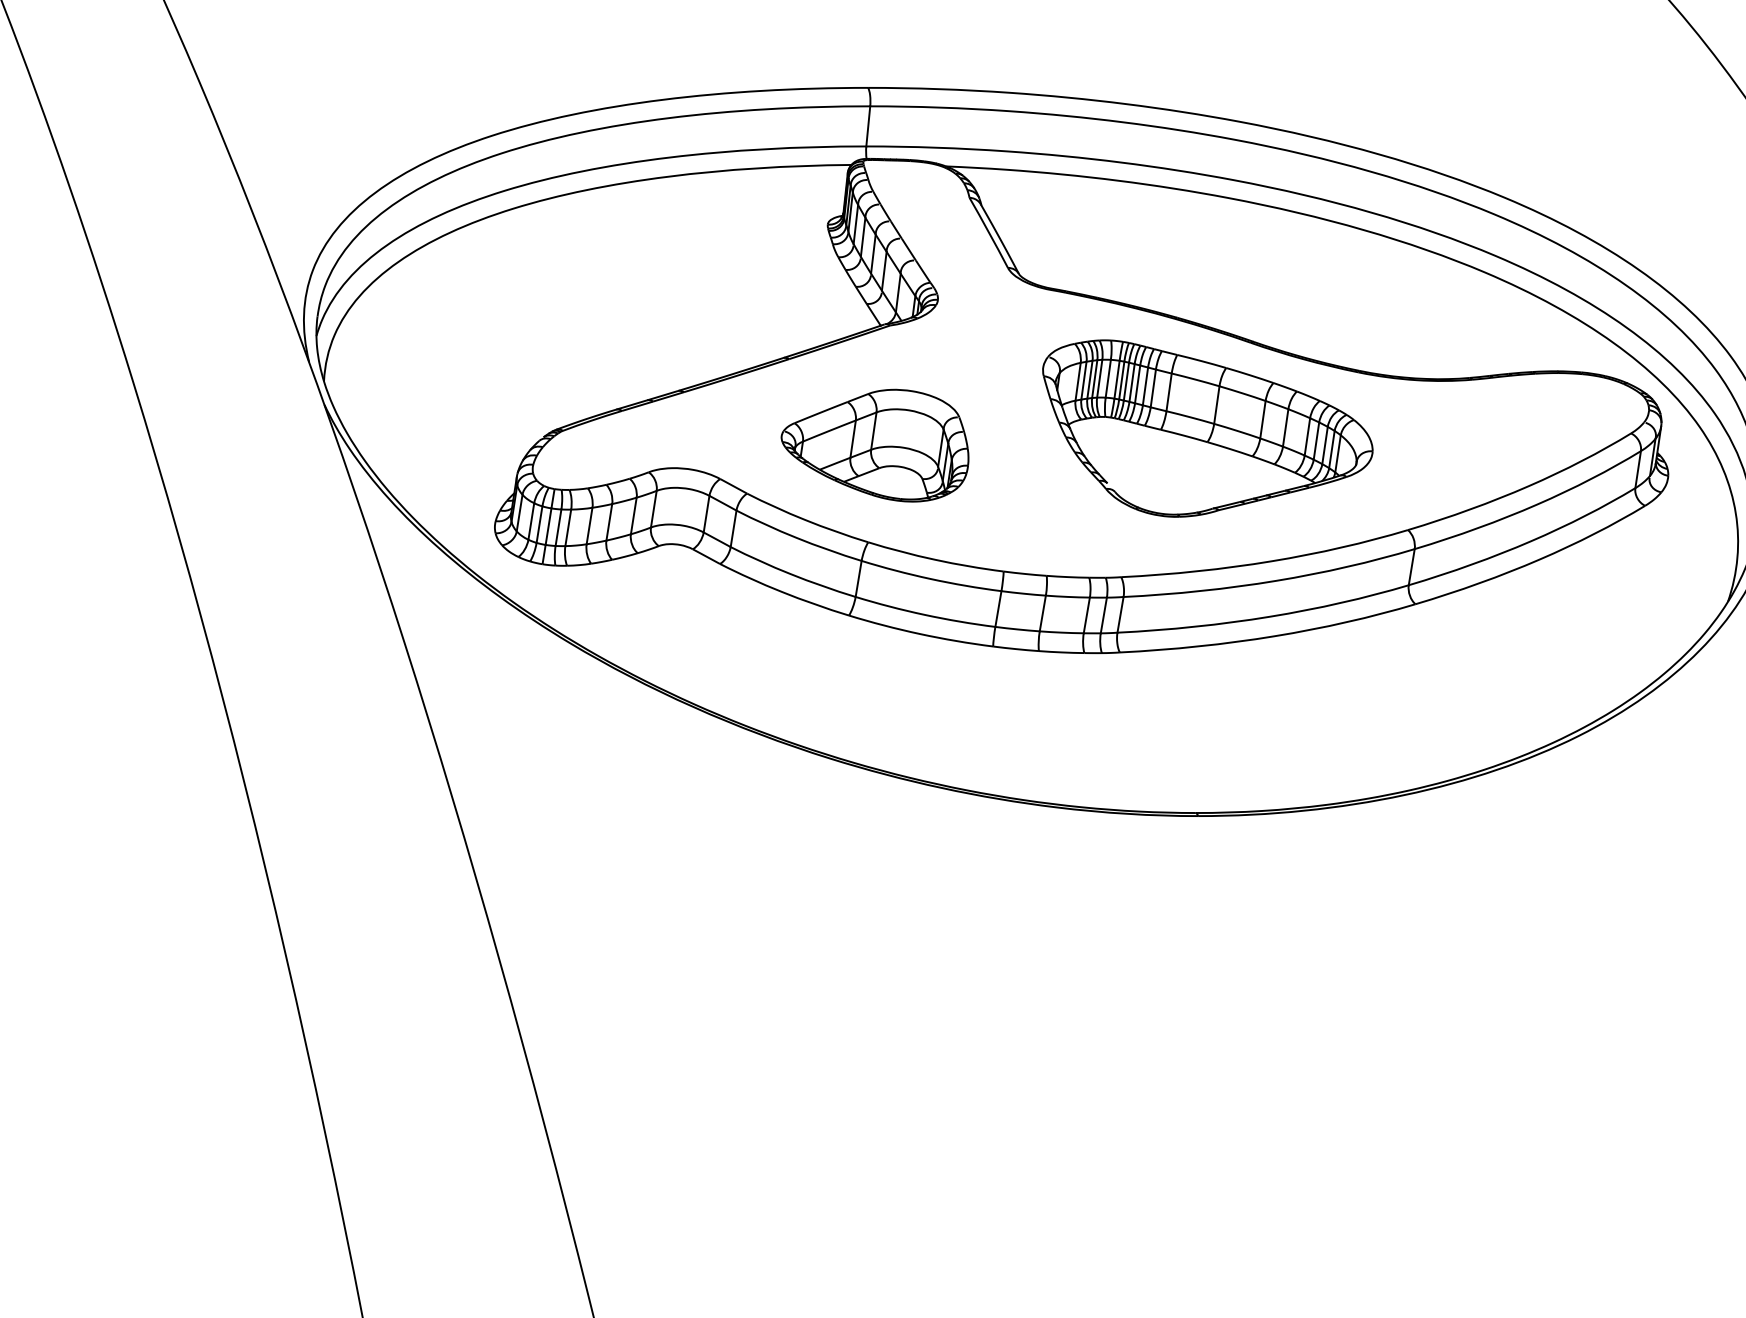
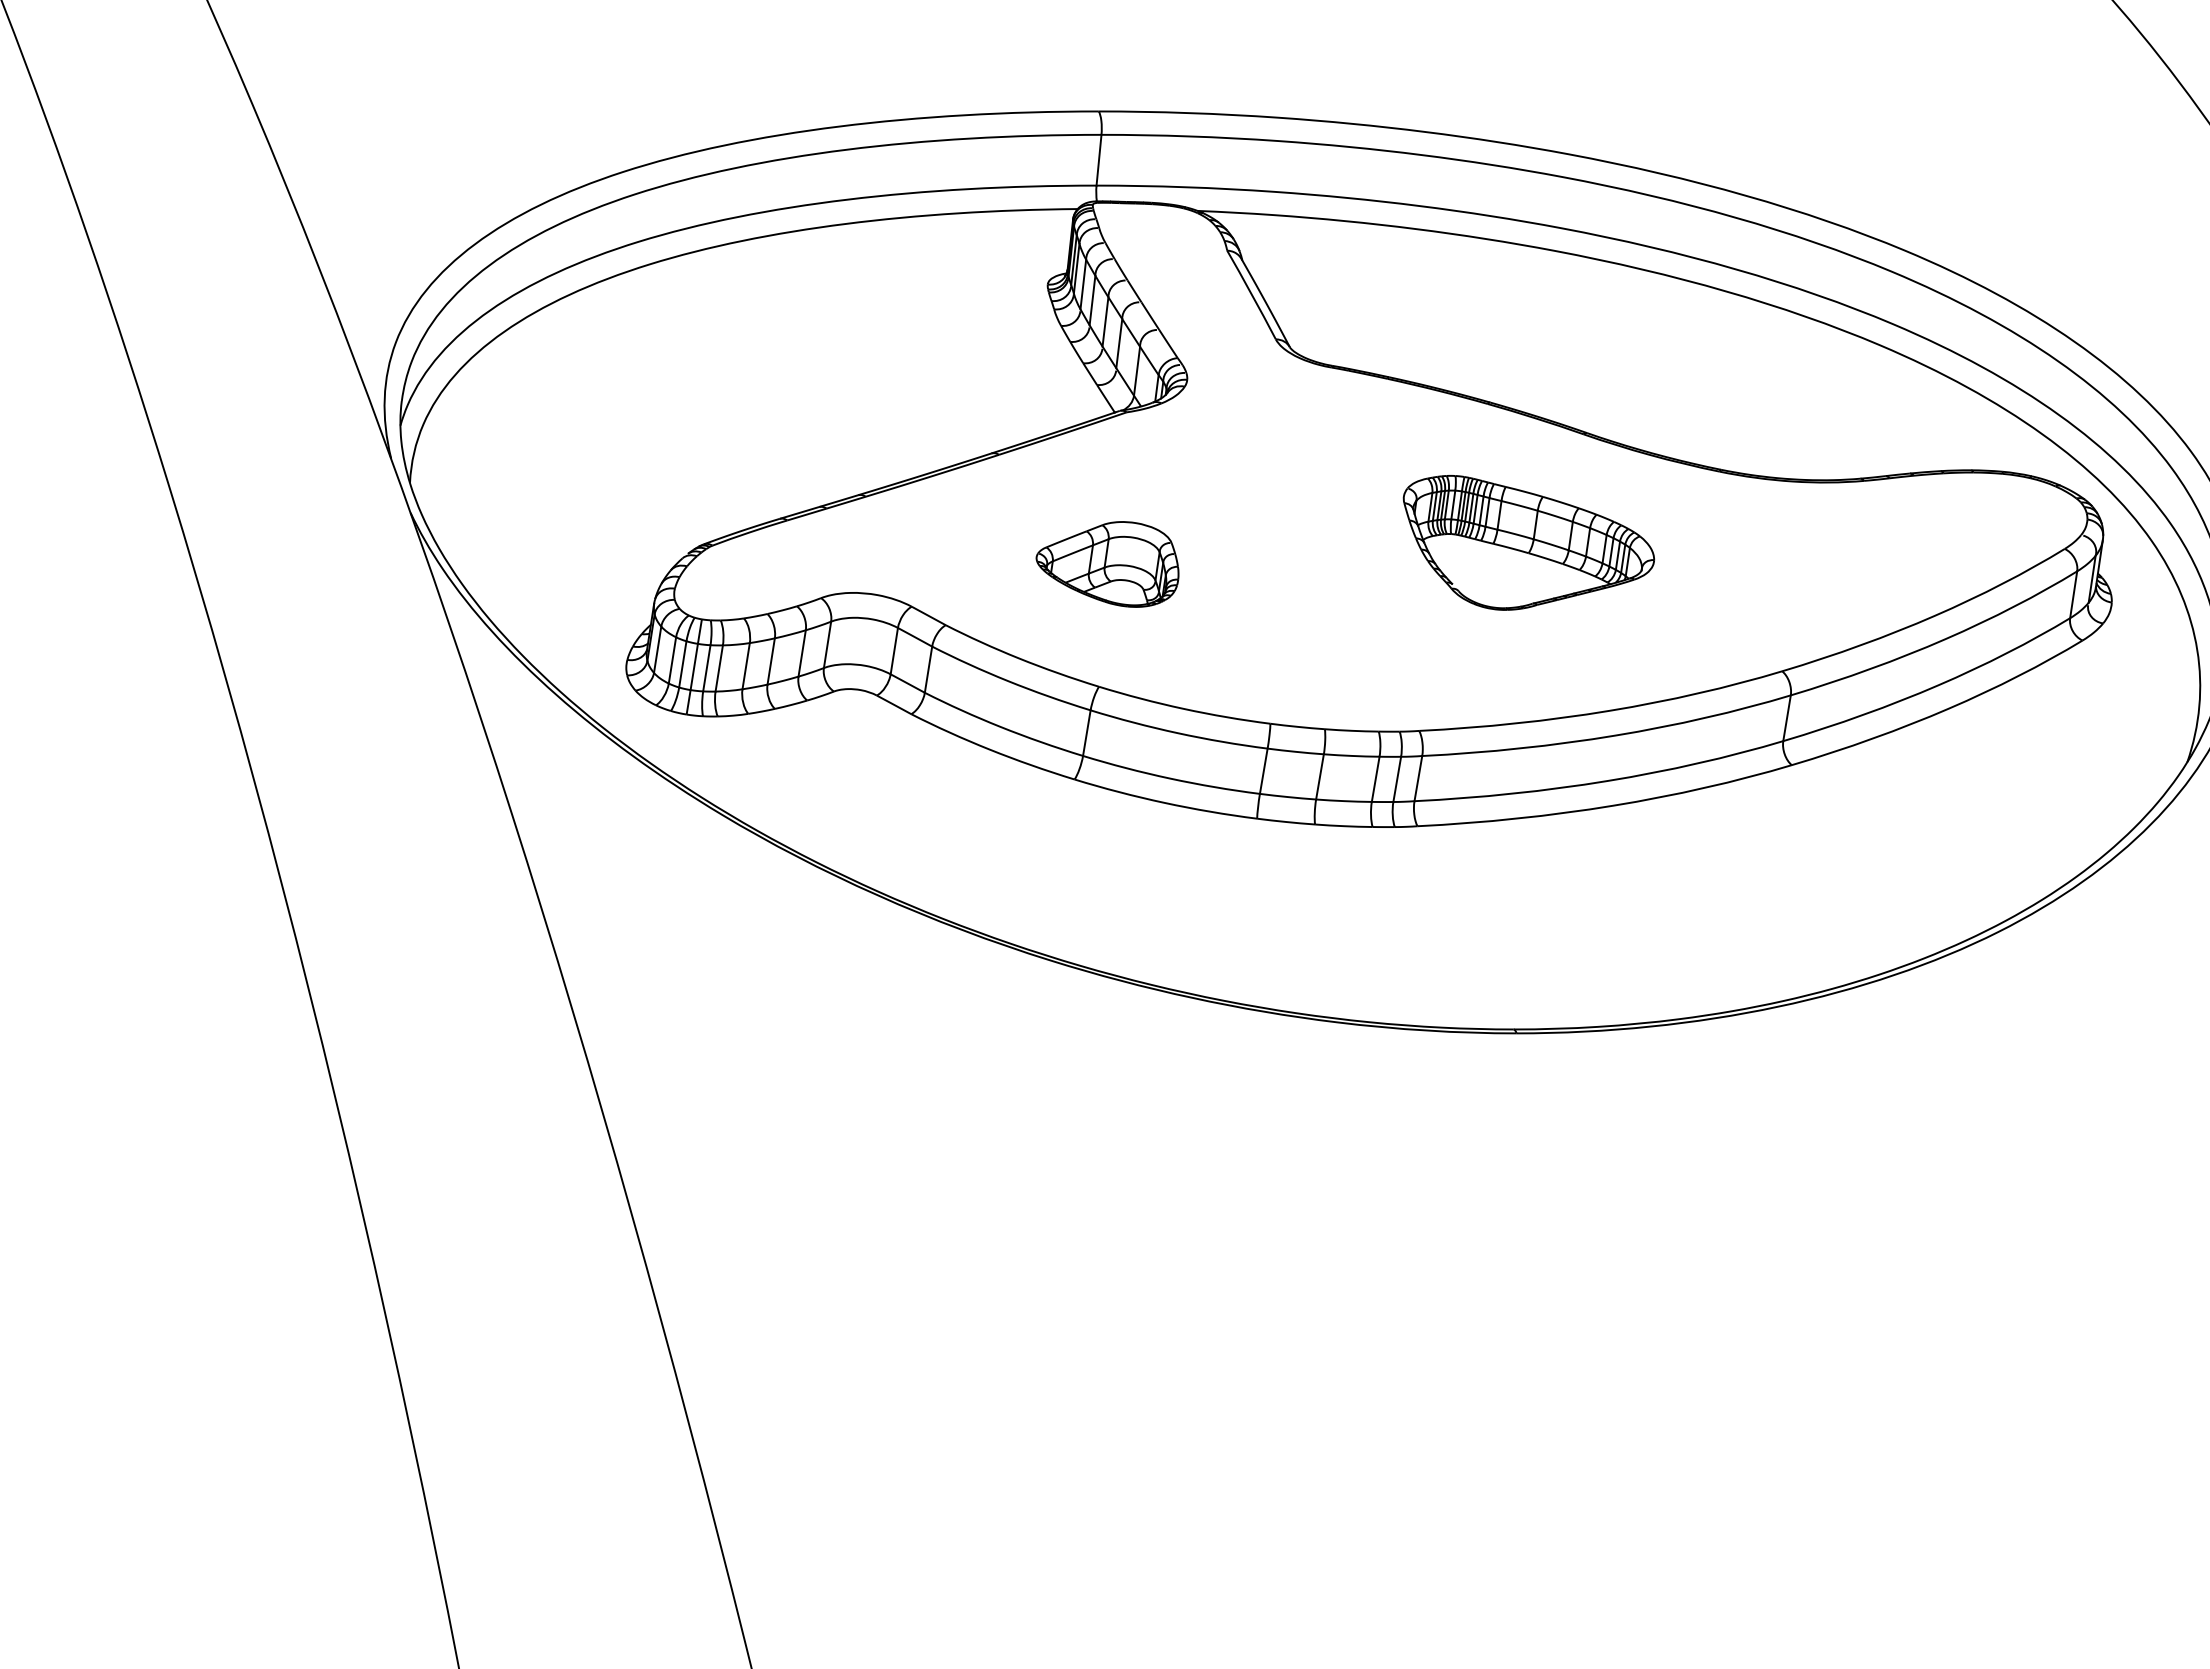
part: (1207, 428) -> (1528, 542), size x0.6
part: (874, 445) -> (1107, 564), size x0.6

